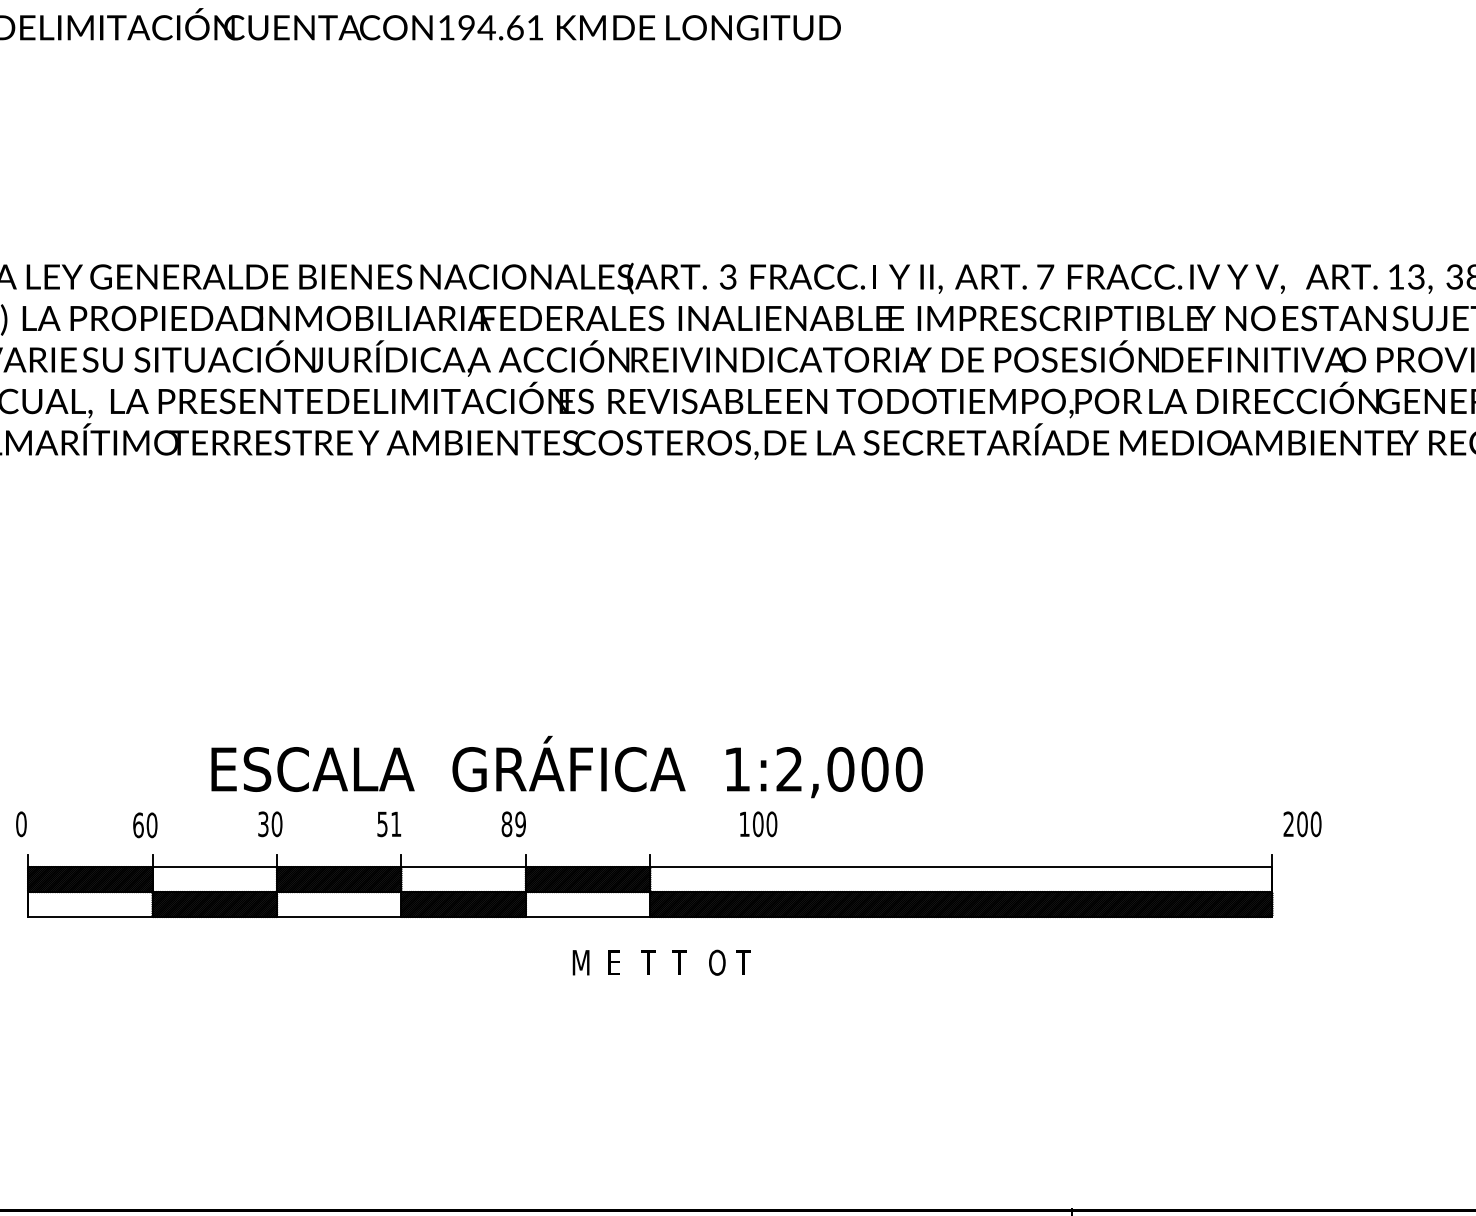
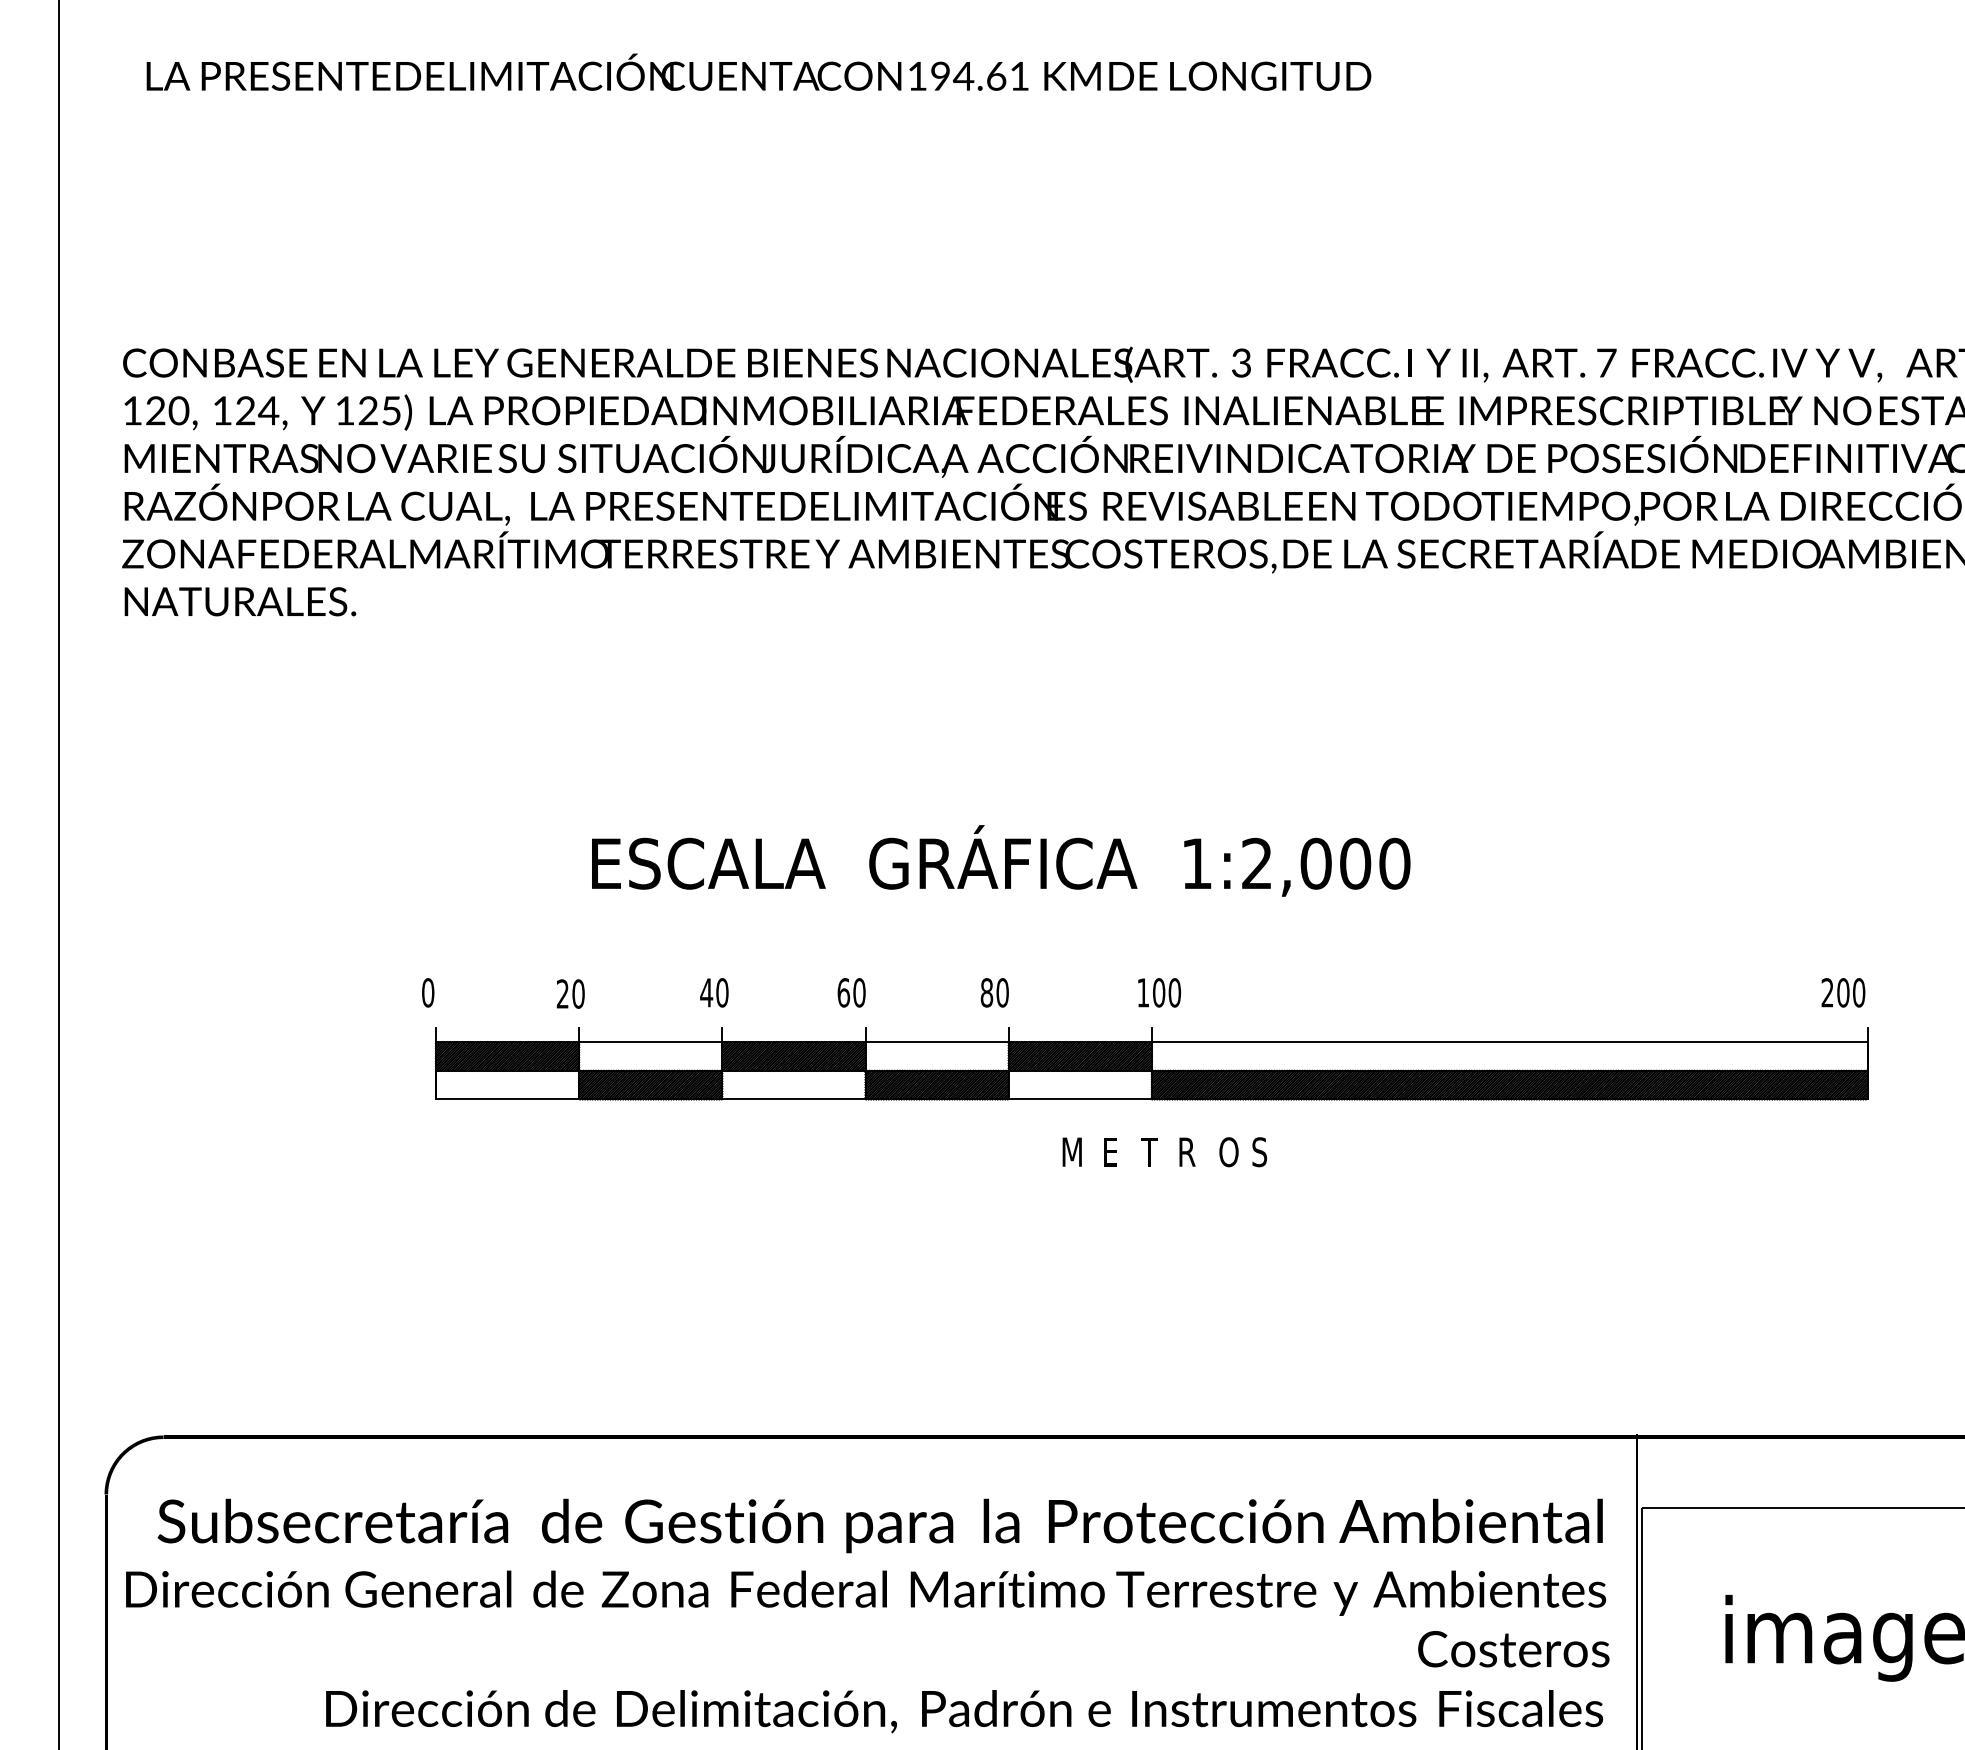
text: (567, 766) -> (1001, 860), moved
text: (263, 823) -> (706, 992), 30 -> 40
text: (389, 823) -> (851, 992), 51 -> 60
text: (520, 823) -> (1002, 992), 89 -> 80
text: (758, 823) -> (1159, 992), moved
text: (1302, 823) -> (1843, 992), moved
text: (138, 824) -> (562, 993), 60 -> 20
text: (680, 962) -> (1186, 1151), T -> R
text: (742, 963) -> (1258, 1152), T -> S

